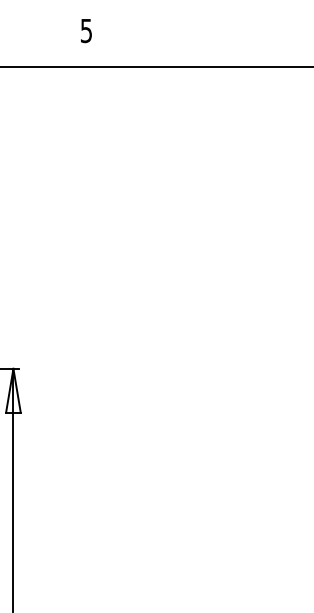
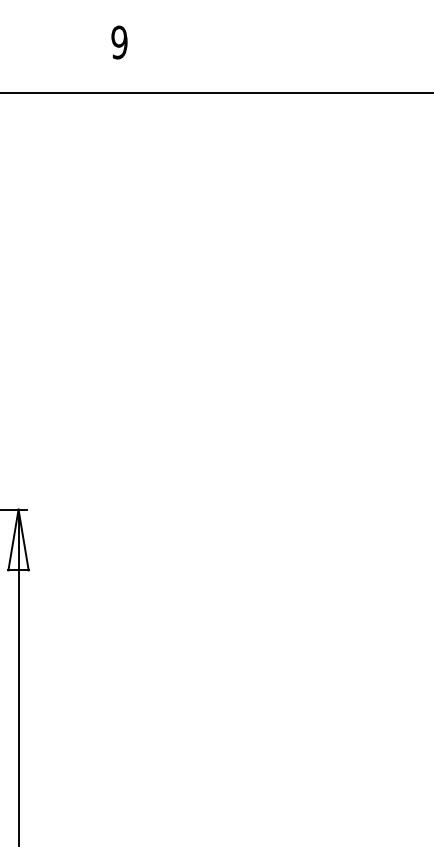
text: (86, 30) -> (119, 41), 5 -> 9

